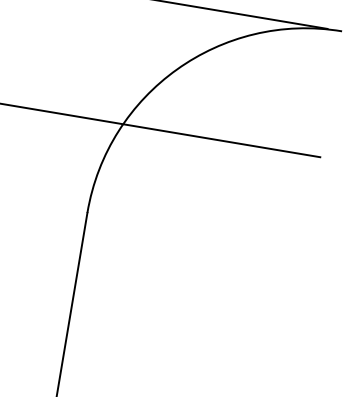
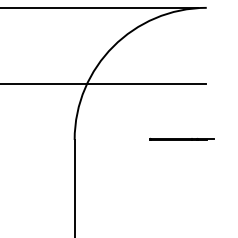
line: (264, 240) -> (181, 138), added

